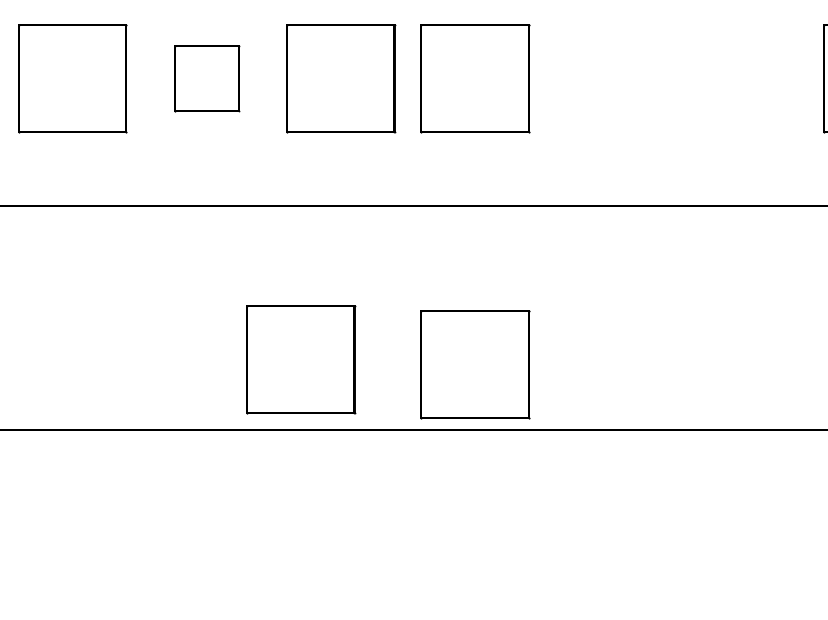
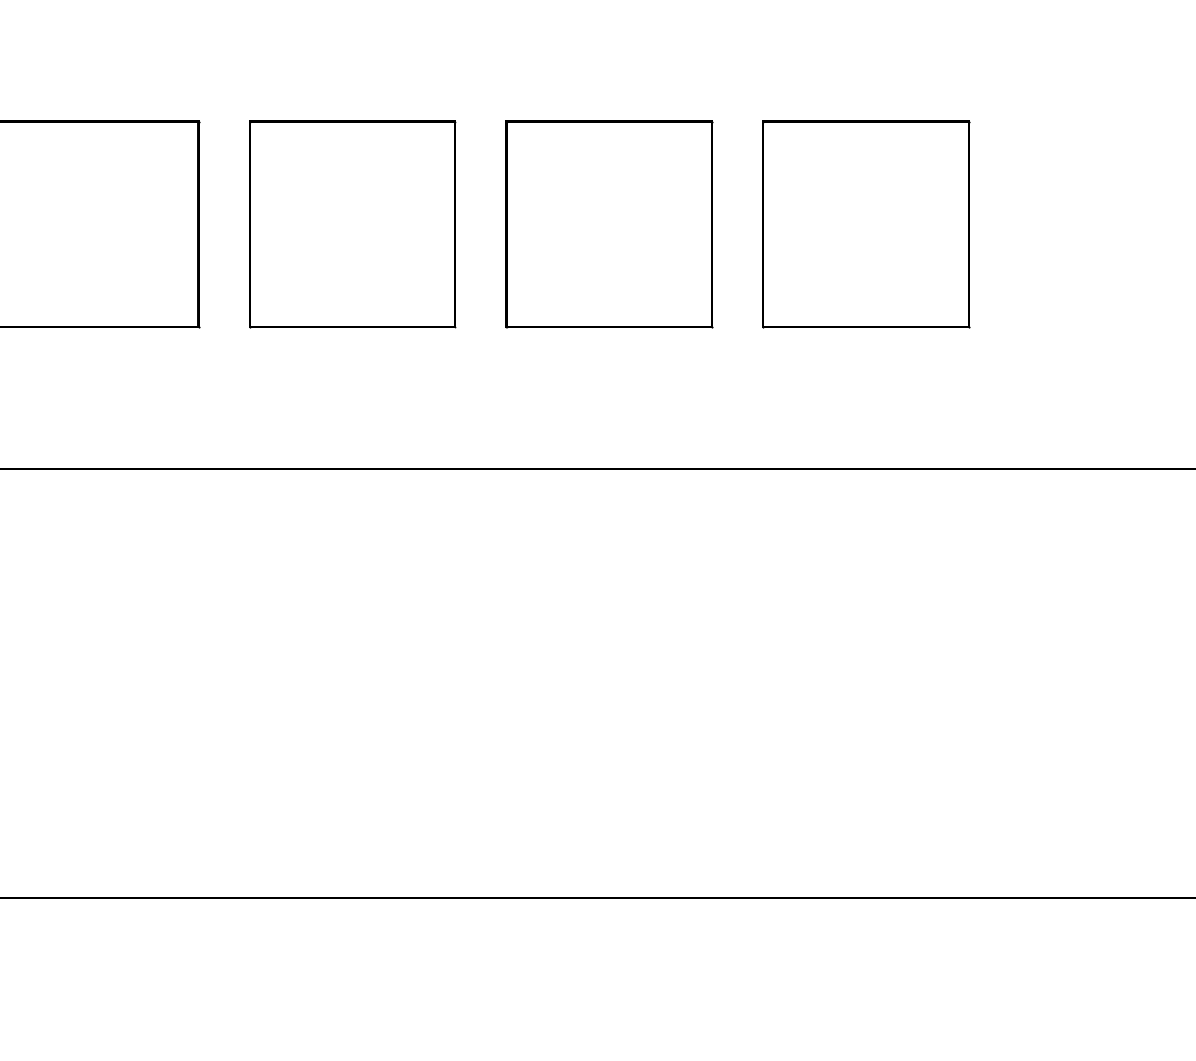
part: (206, 78) -> (352, 224), size x1.67
part: (301, 359) -> (534, 762), removed
part: (475, 364) -> (867, 771), removed

